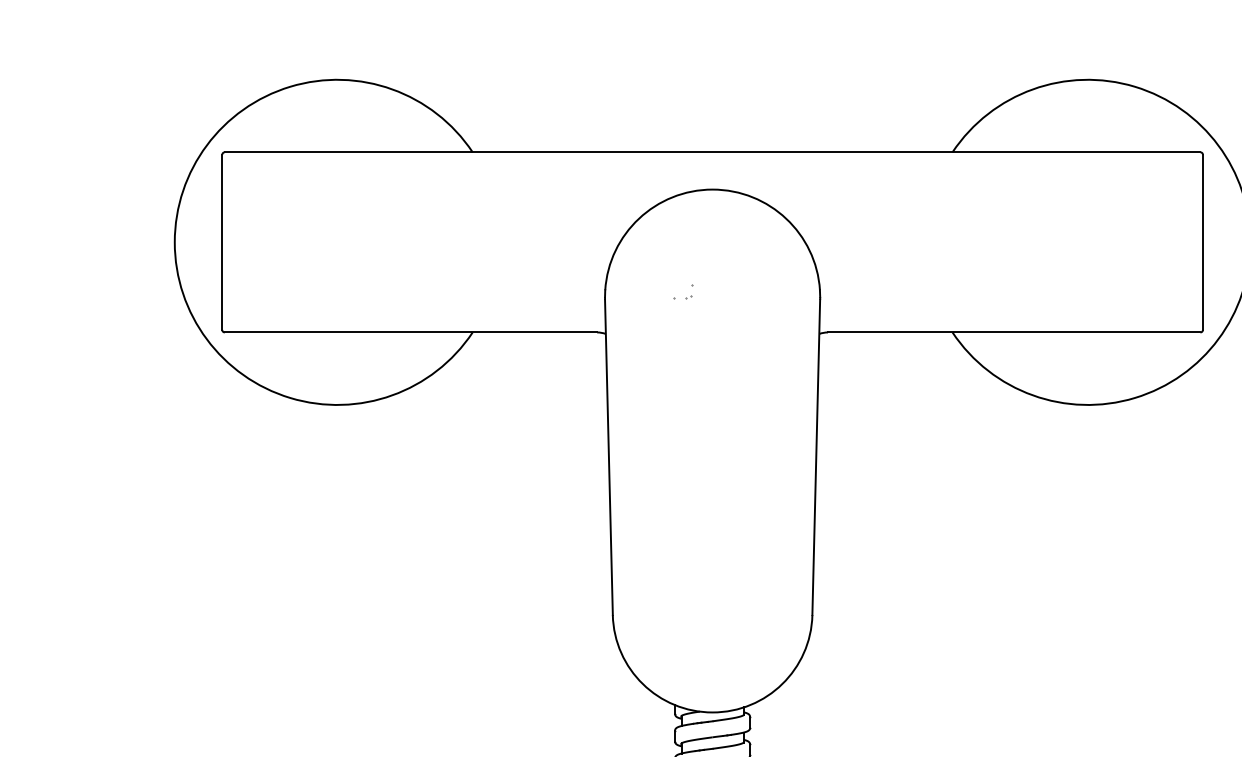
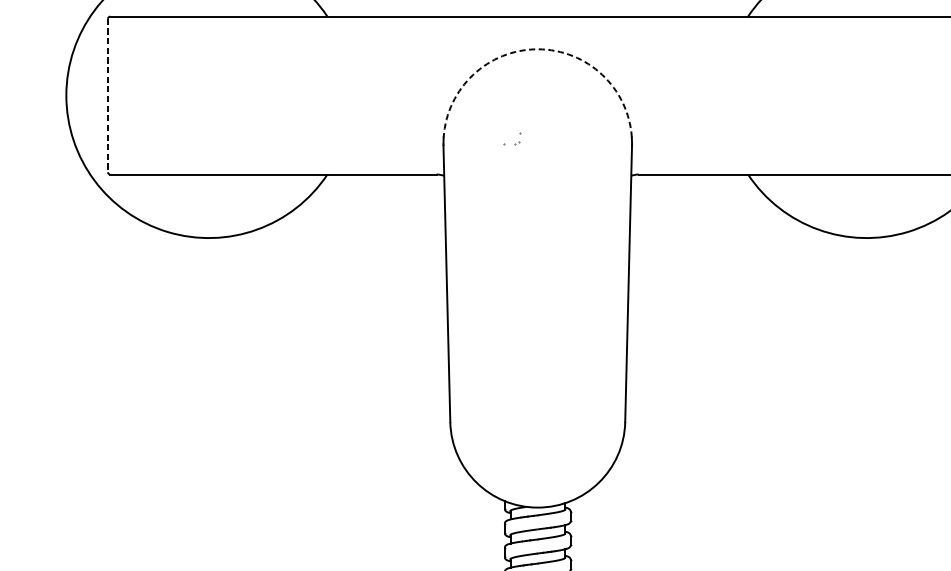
arc: (712, 189) -> (537, 49), solid -> dashed
line: (222, 242) -> (108, 95), solid -> dashed

